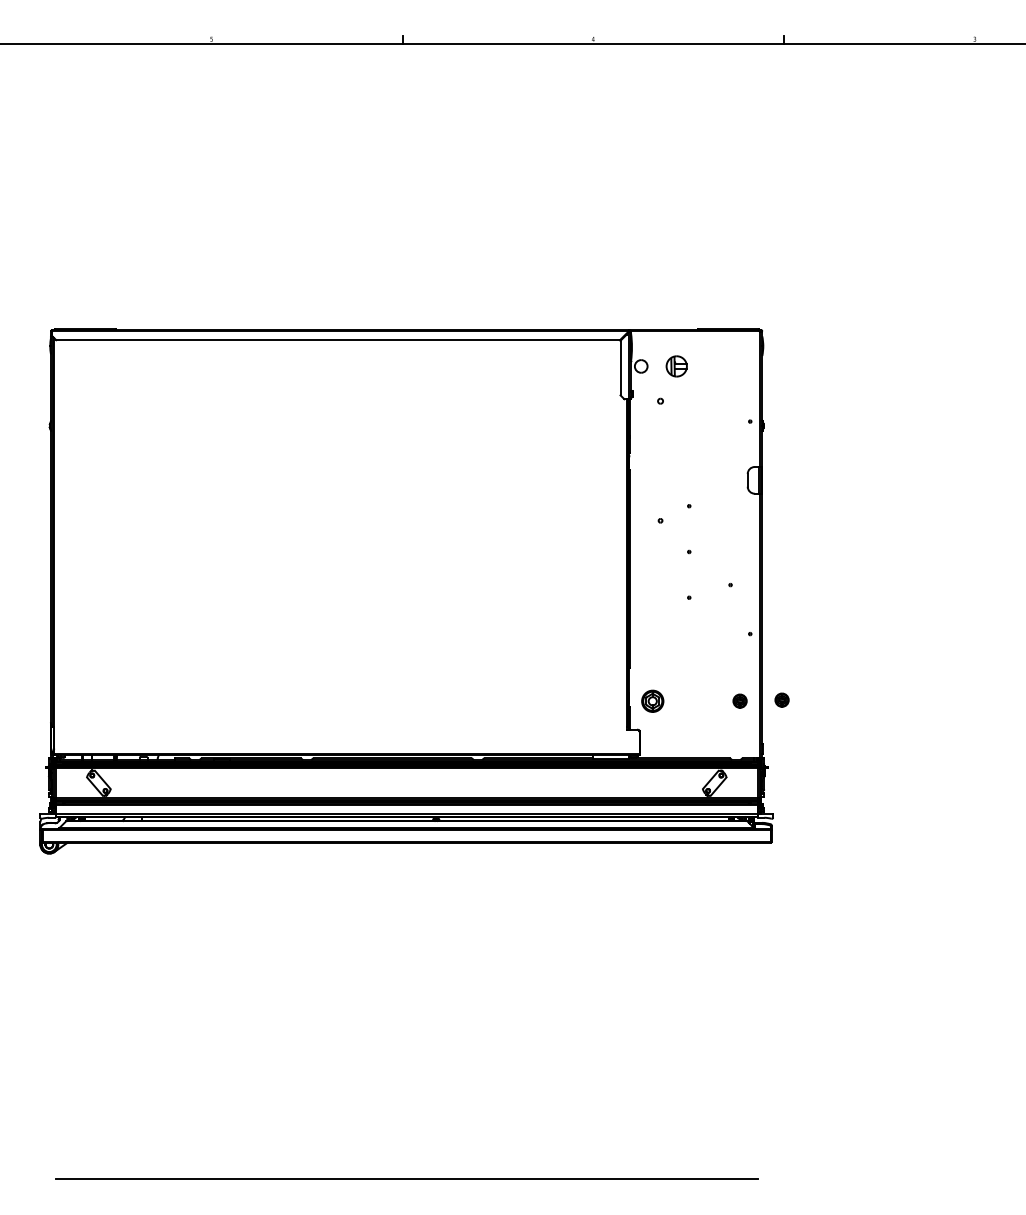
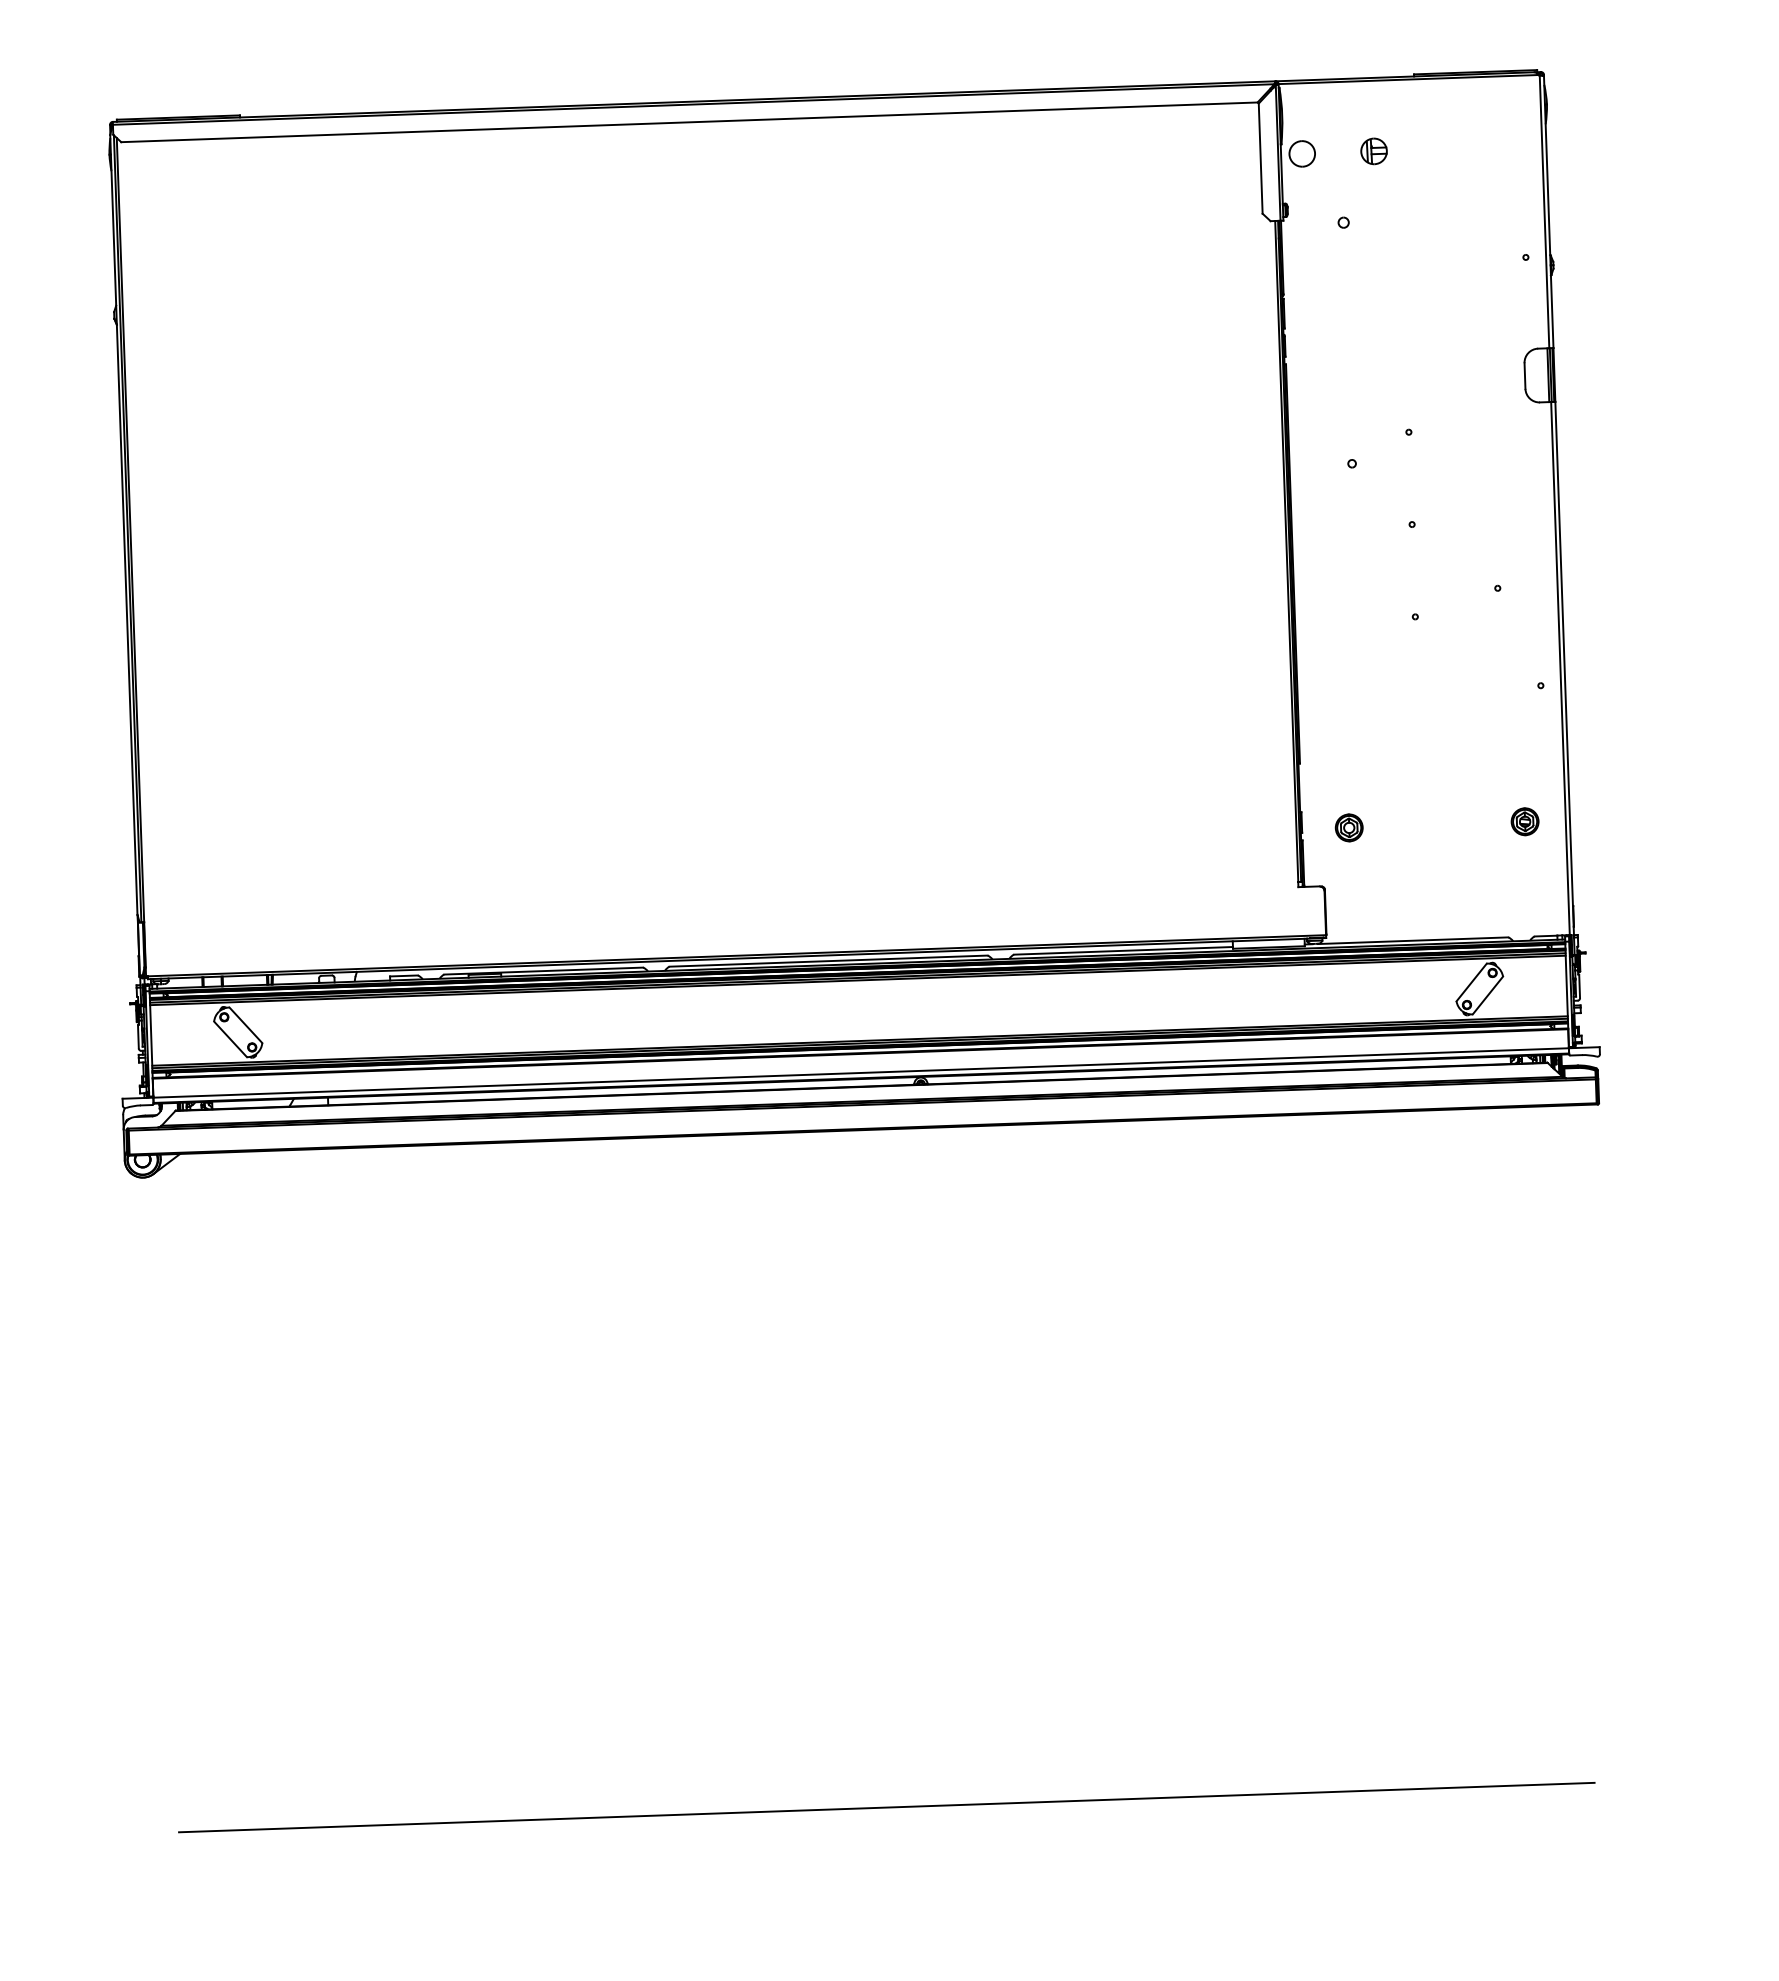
part: (676, 366) -> (1373, 151), size x0.62
part: (781, 699) -> (1608, 815), removed
part: (652, 700) -> (1348, 826), size x0.62

